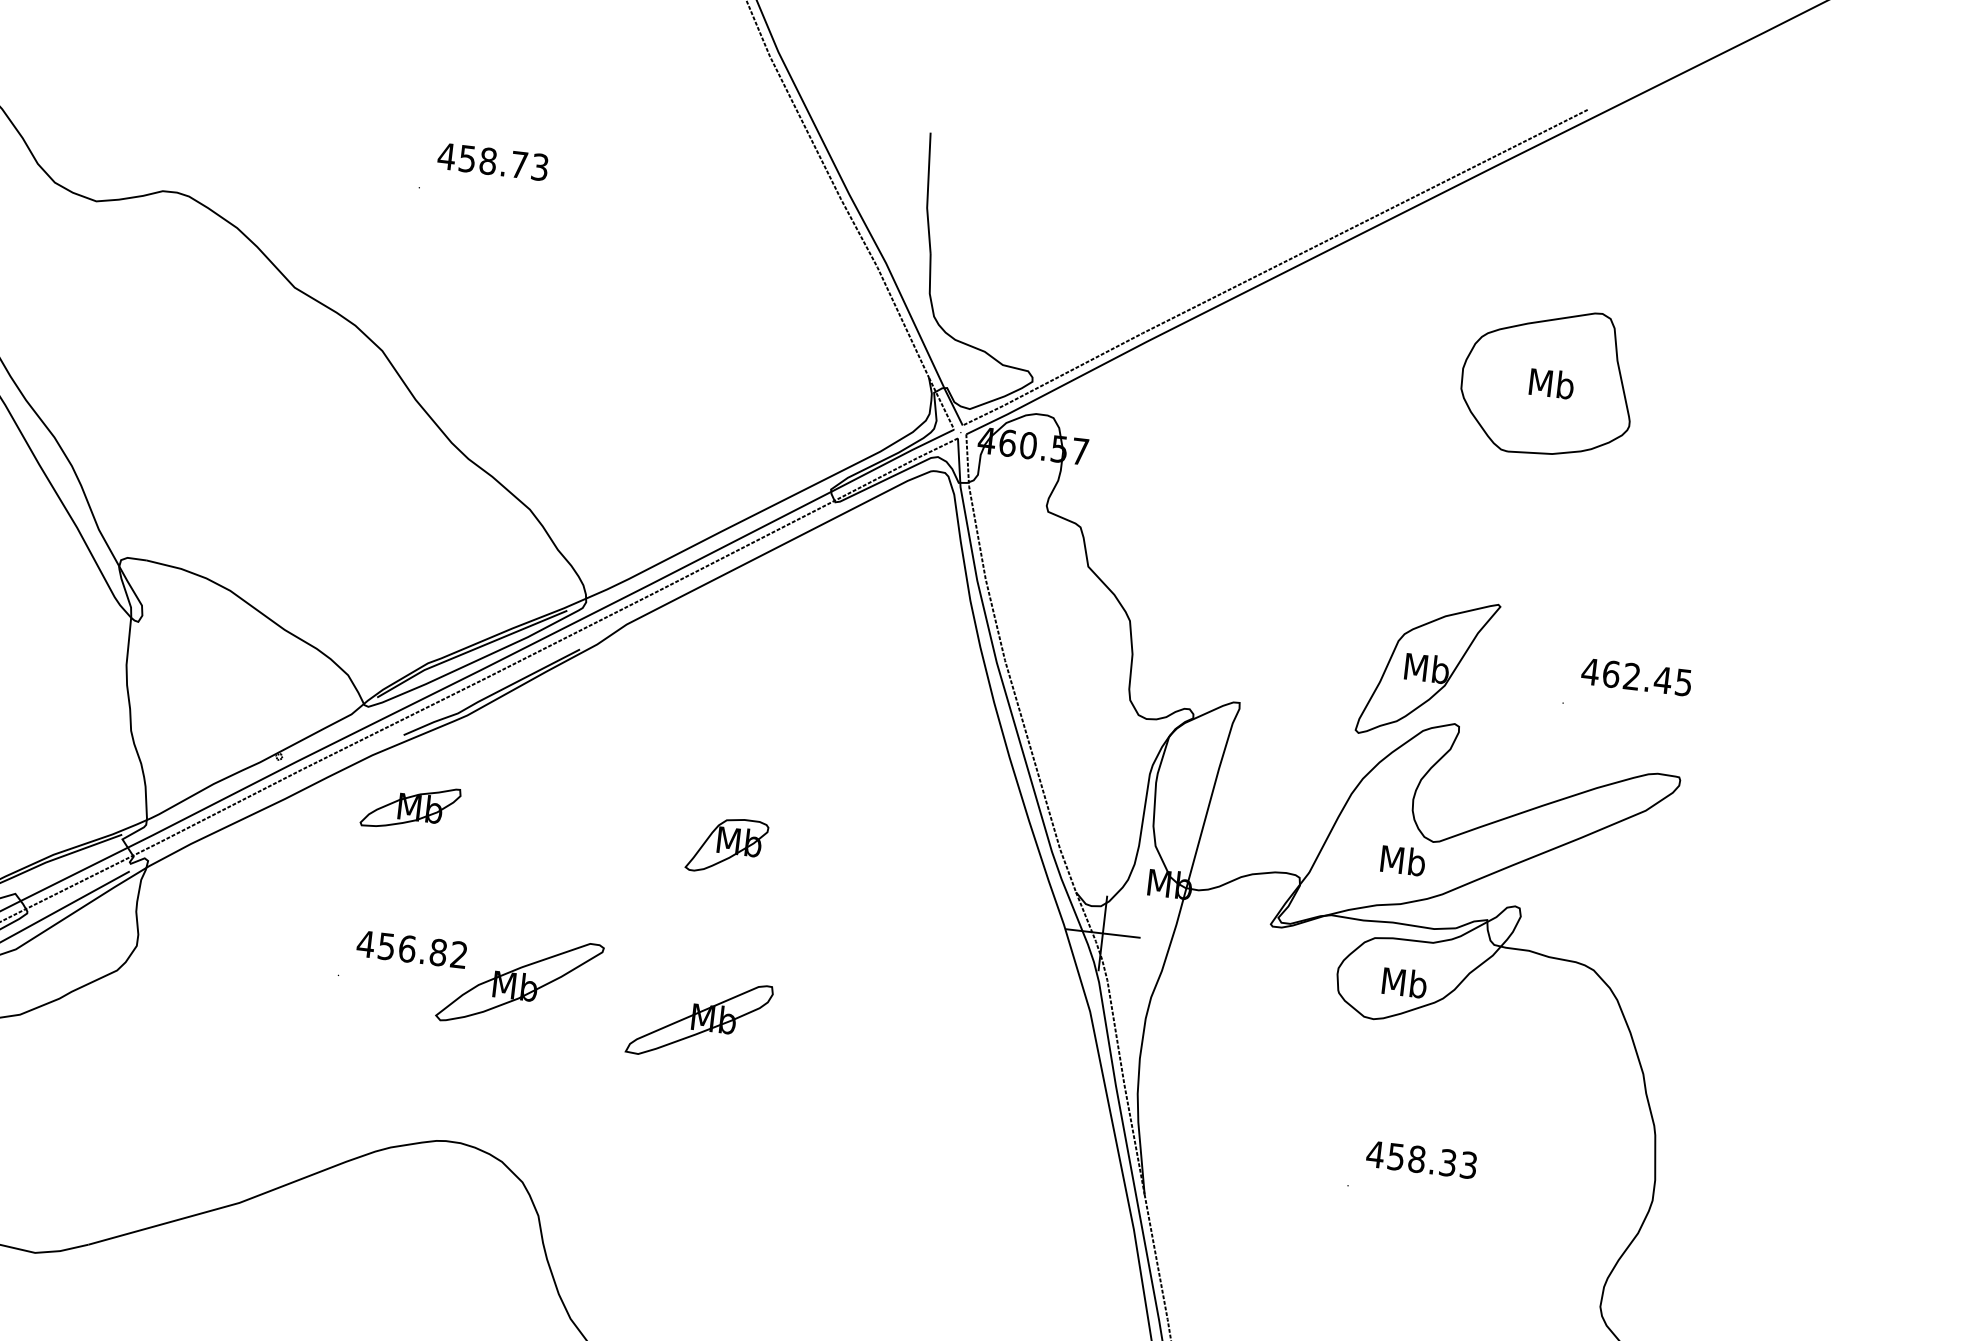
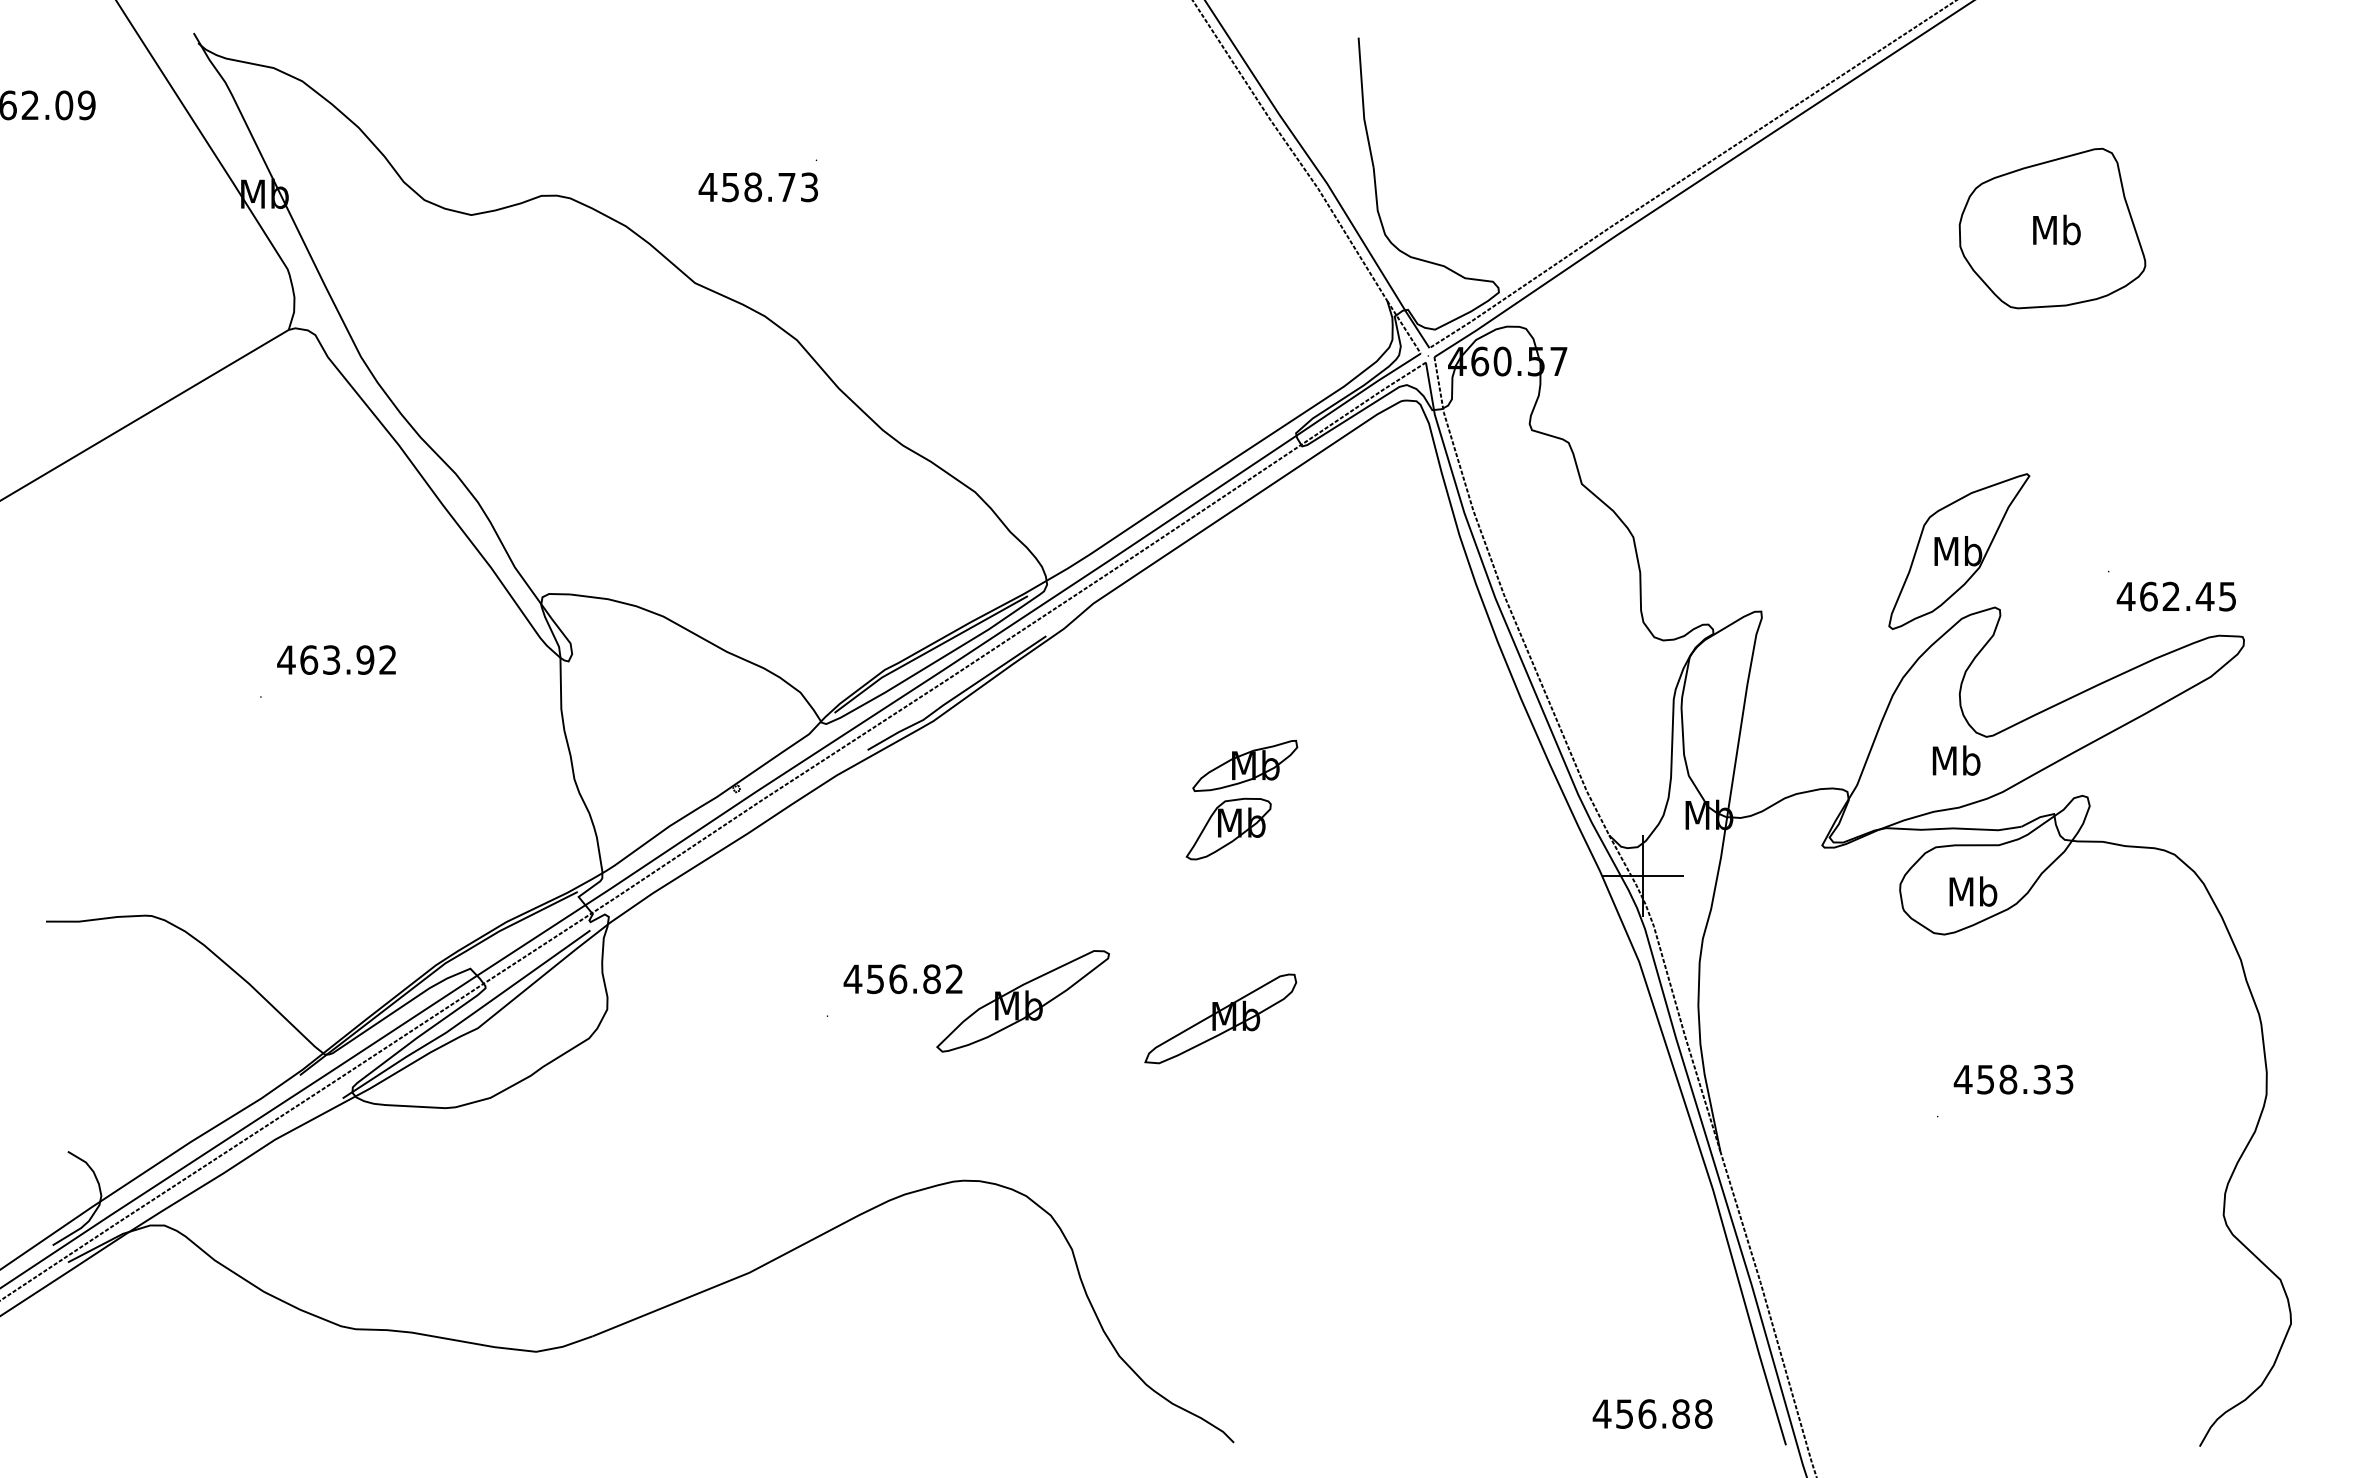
text: (492, 161) -> (757, 187), moved
text: (1635, 676) -> (2175, 596), moved
part: (411, 807) -> (1245, 765), moved

